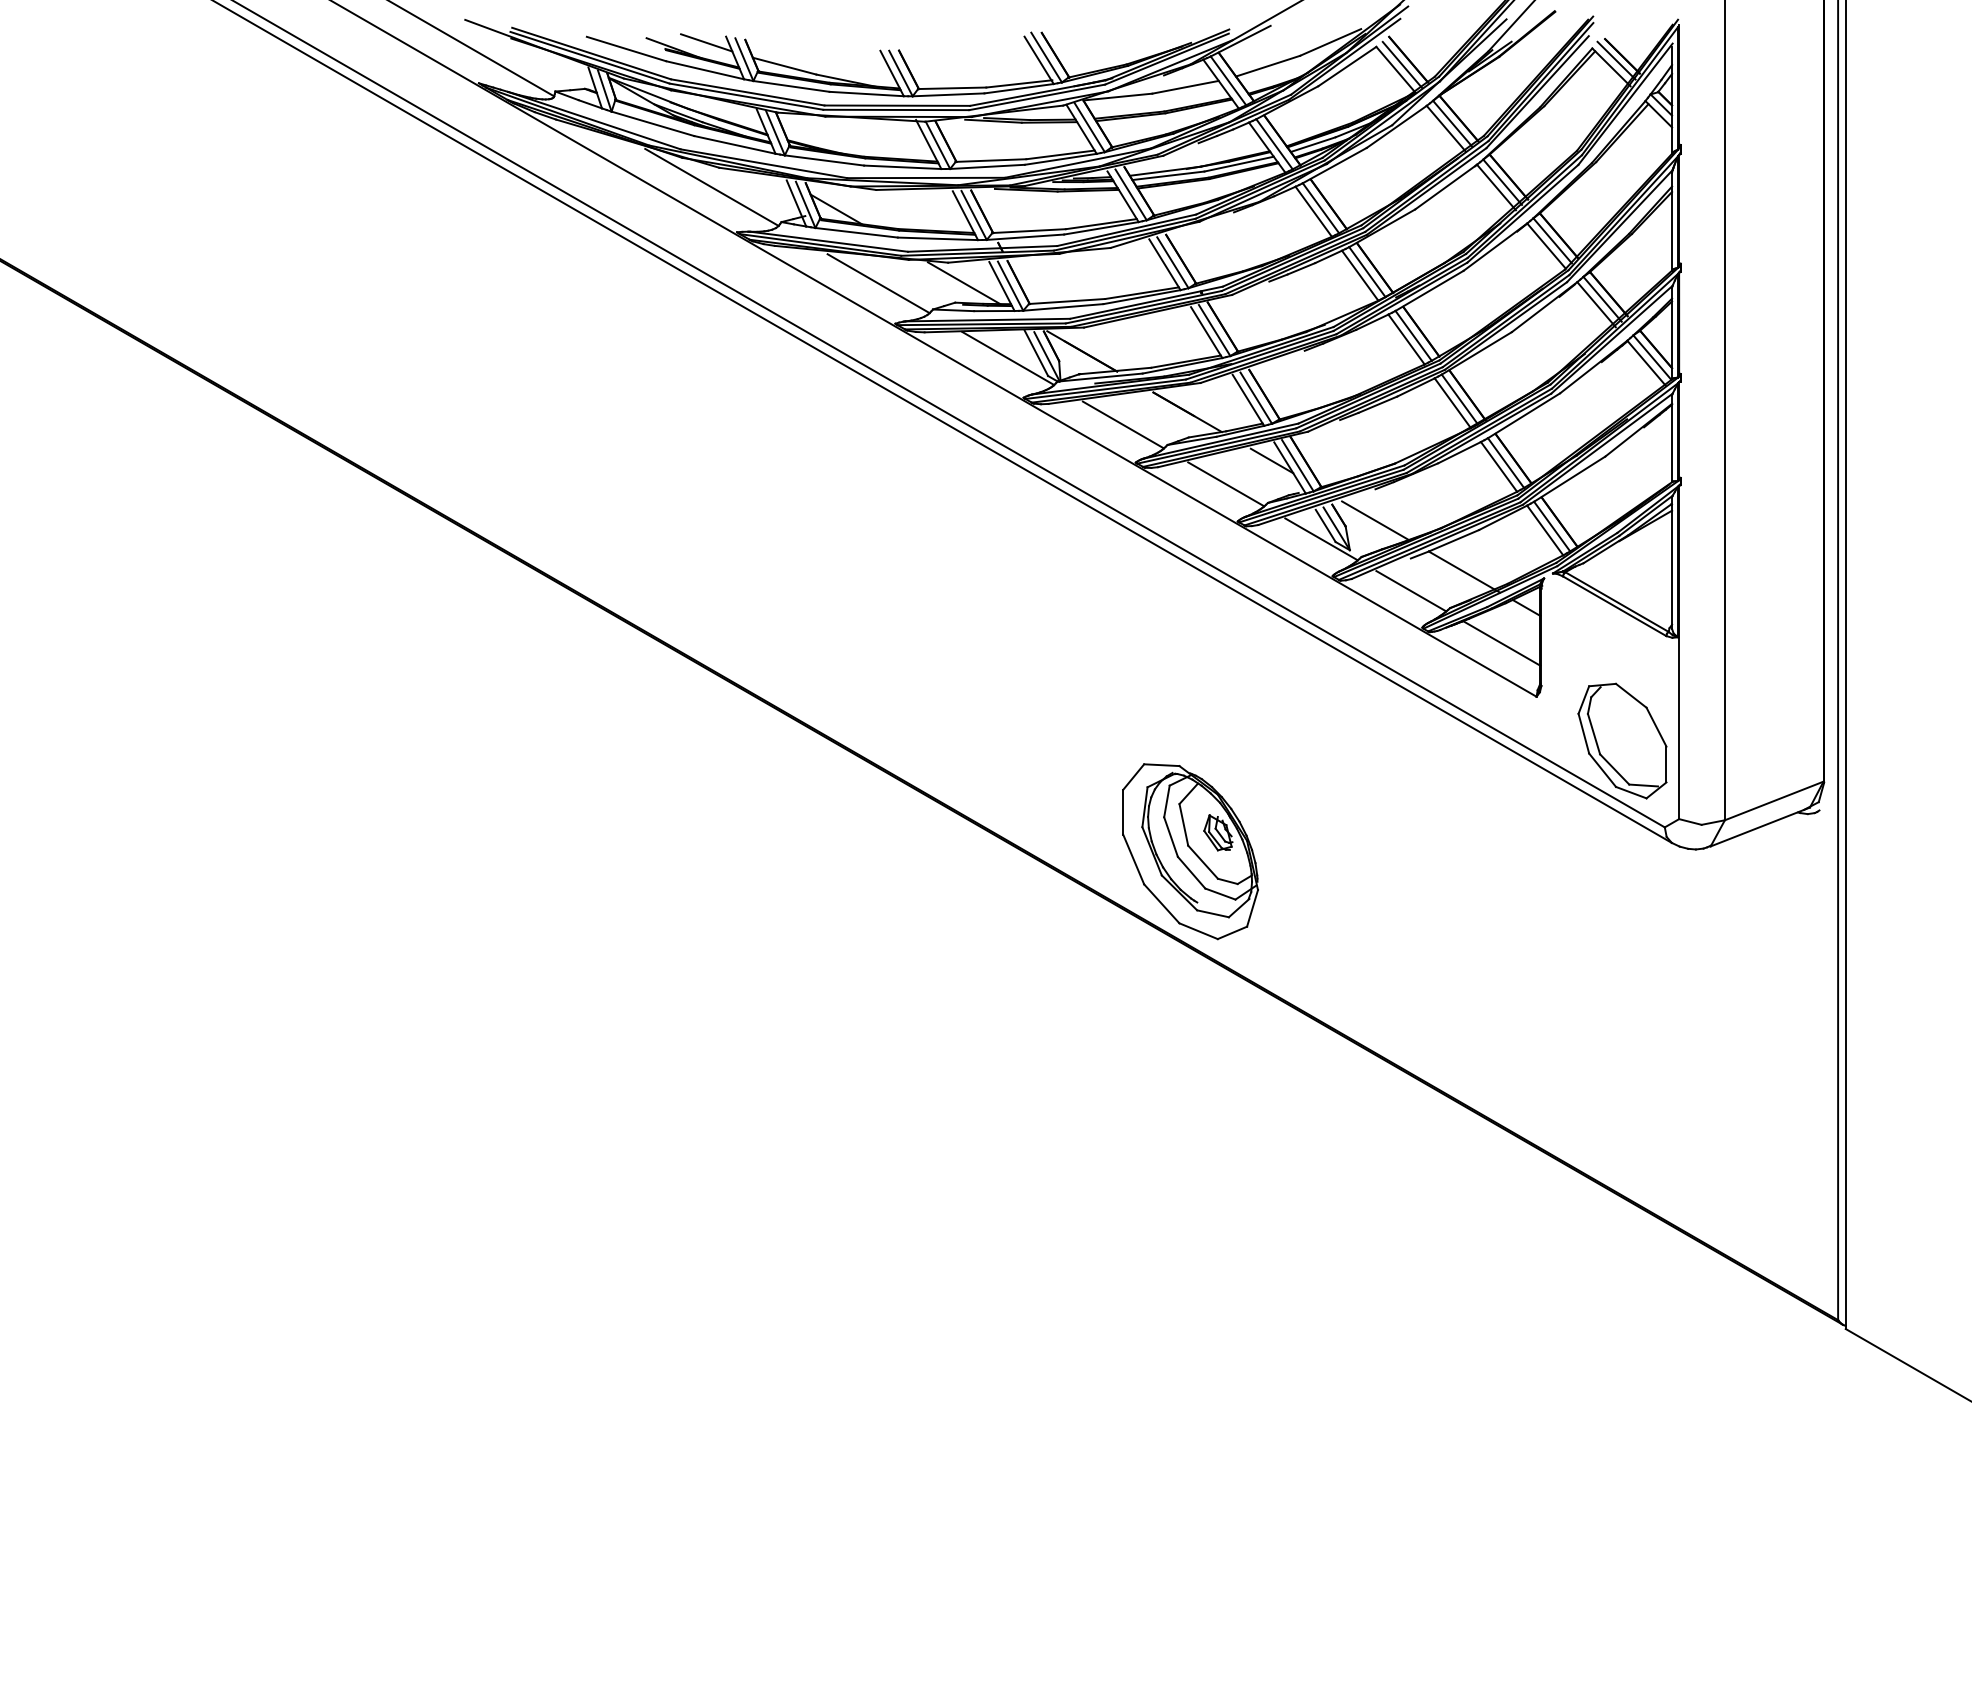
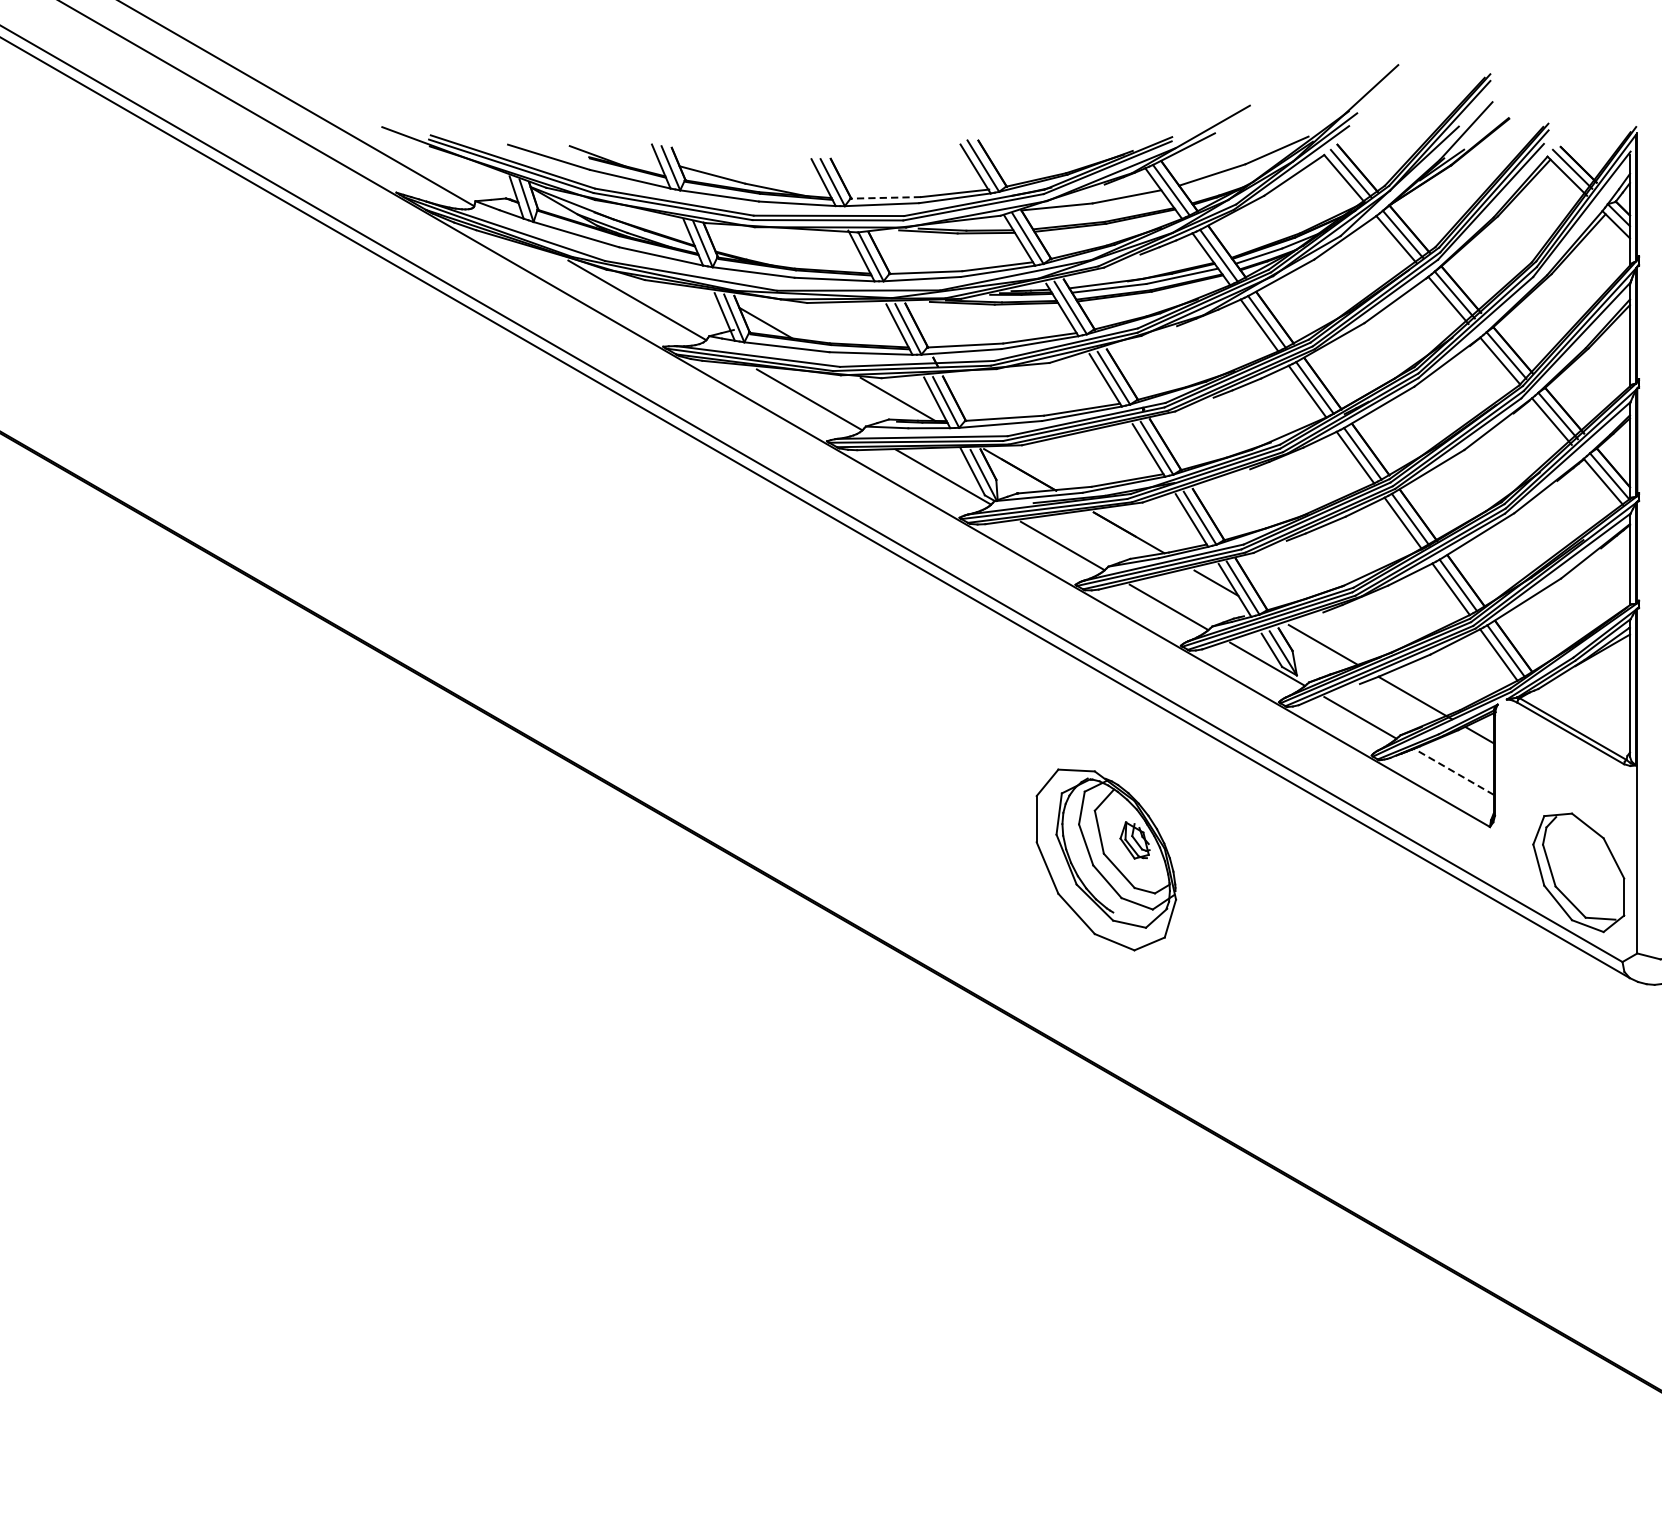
line: (706, 42) -> (631, 150), removed
line: (951, 88) -> (885, 198), solid -> dashed
line: (1501, 643) -> (1453, 771), solid -> dashed
part: (1190, 851) -> (1106, 859), moved

